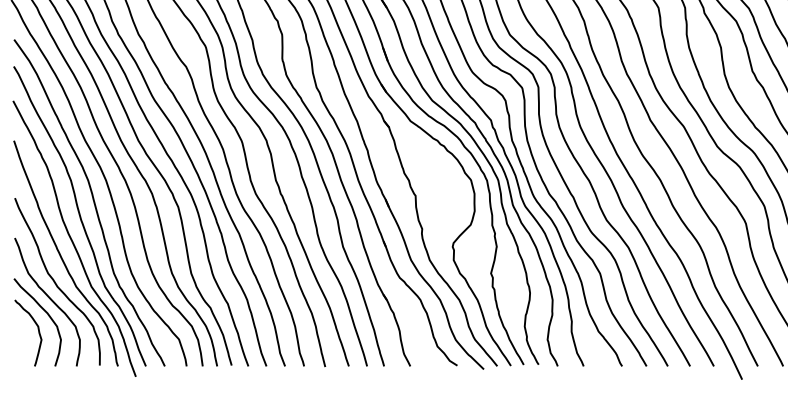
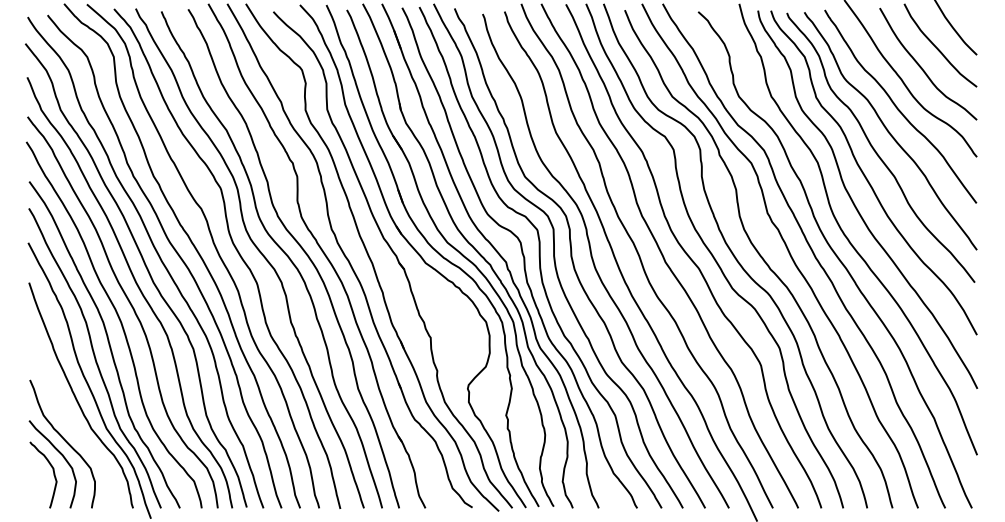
curve: (56, 282) -> (71, 424), removed

